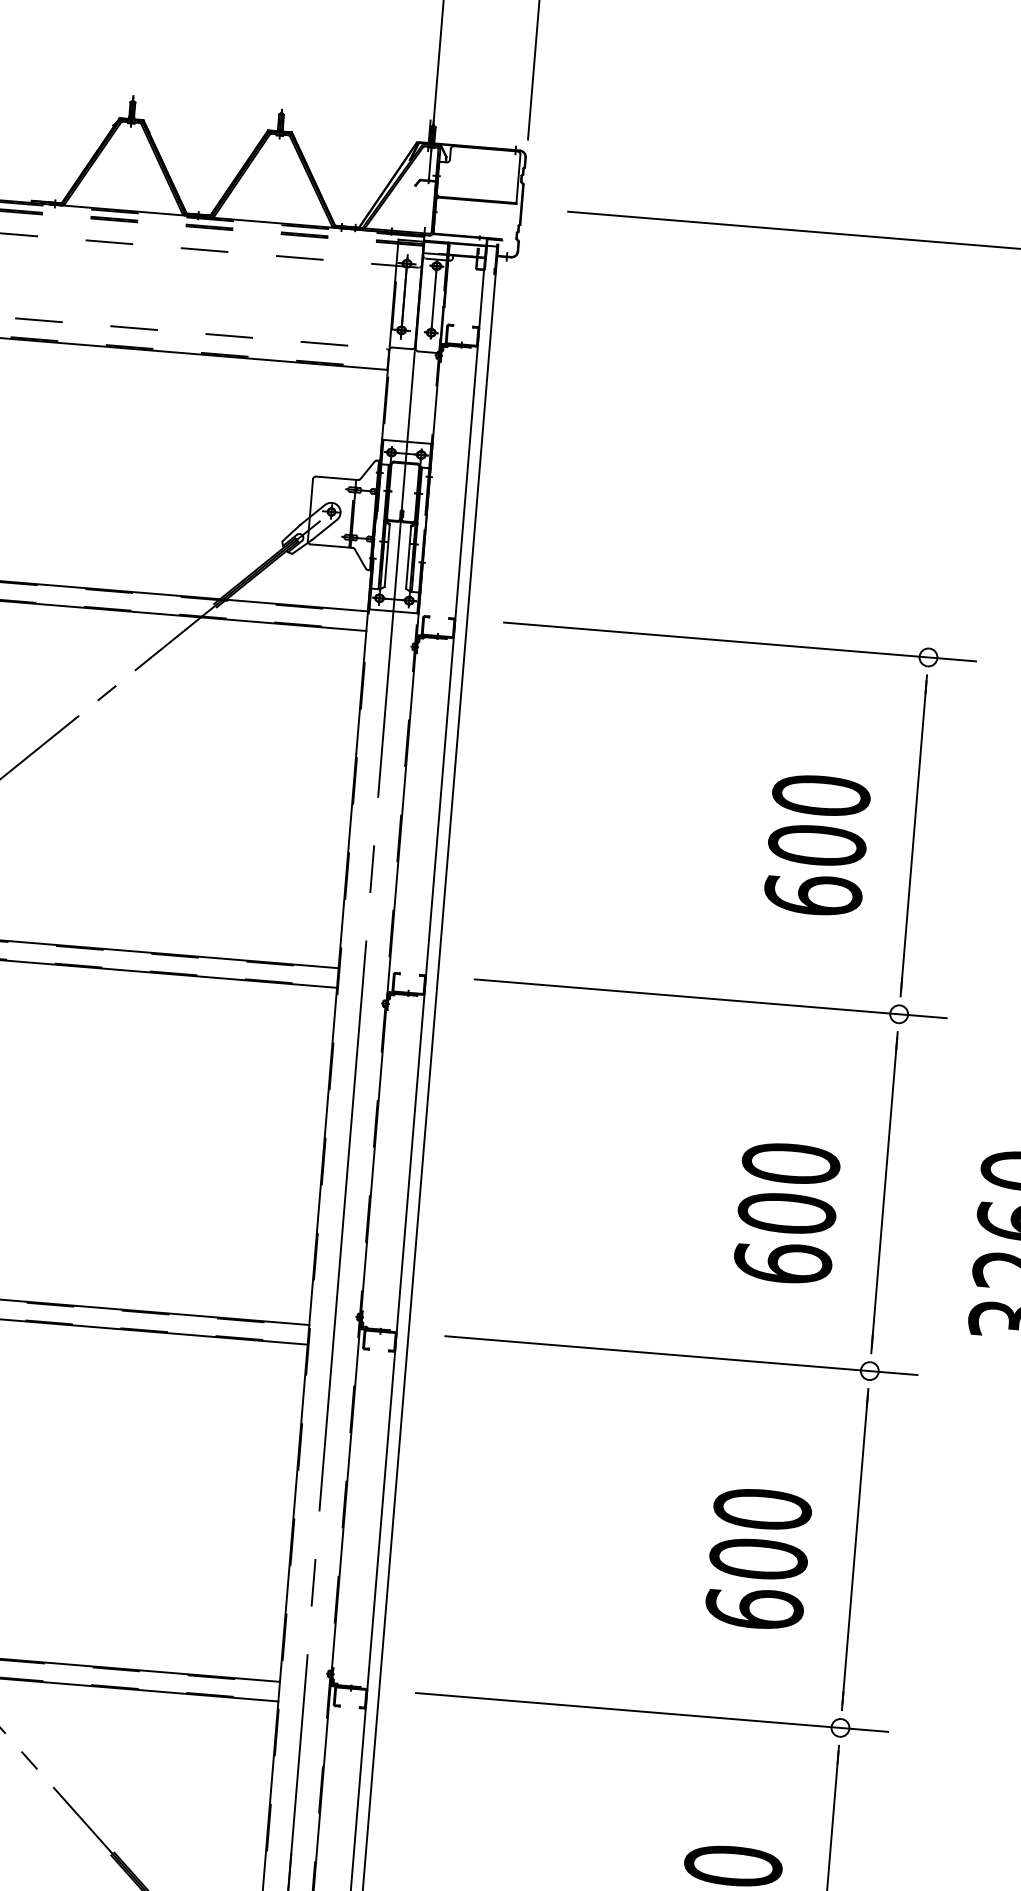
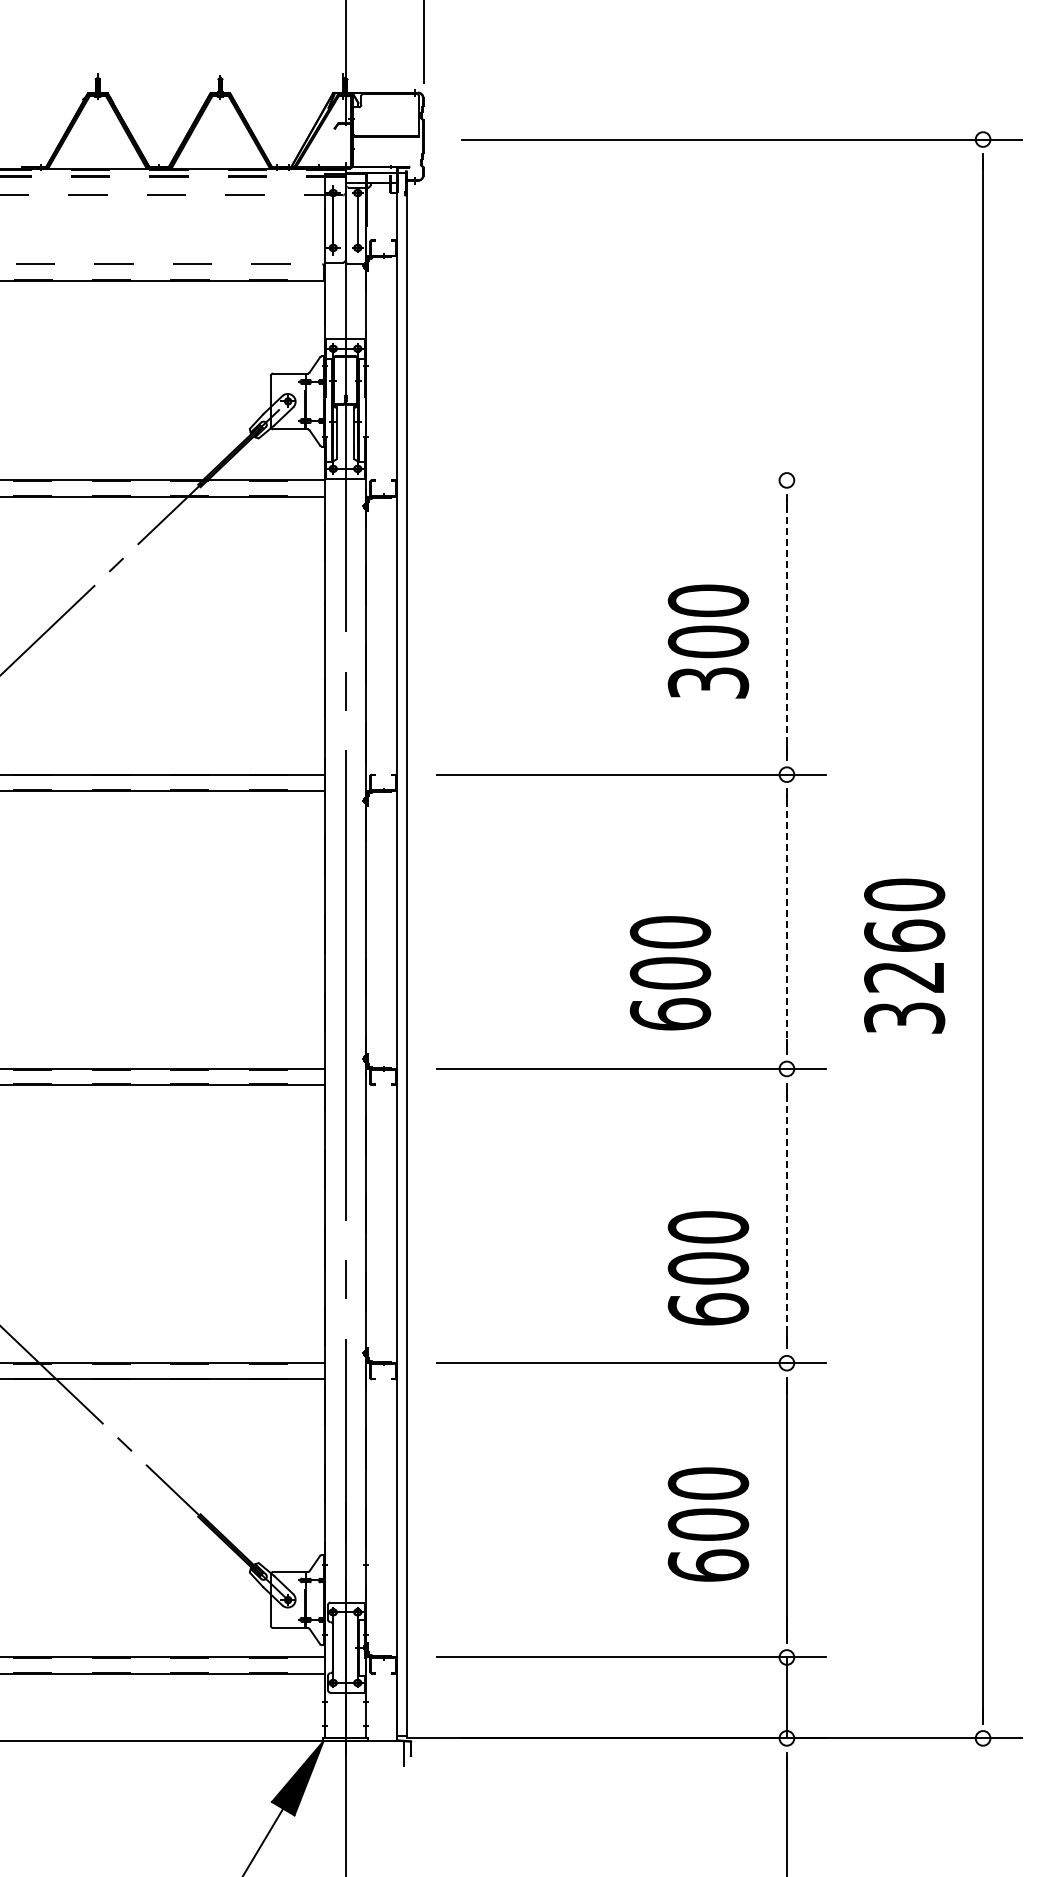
line: (740, 642) -> (631, 480), removed
line: (913, 835) -> (786, 627), solid -> dashed
text: (813, 894) -> (708, 682), 600 -> 300
line: (884, 1192) -> (786, 921), solid -> dashed
text: (787, 1213) -> (670, 973), moved
line: (854, 1549) -> (786, 1216), solid -> dashed
text: (758, 1559) -> (708, 1268), moved

